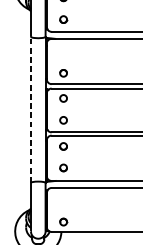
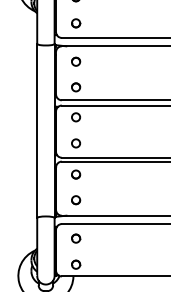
part: (63, 51) -> (76, 61), added
line: (31, 109) -> (37, 130), dashed -> solid
part: (63, 200) -> (76, 238), added

